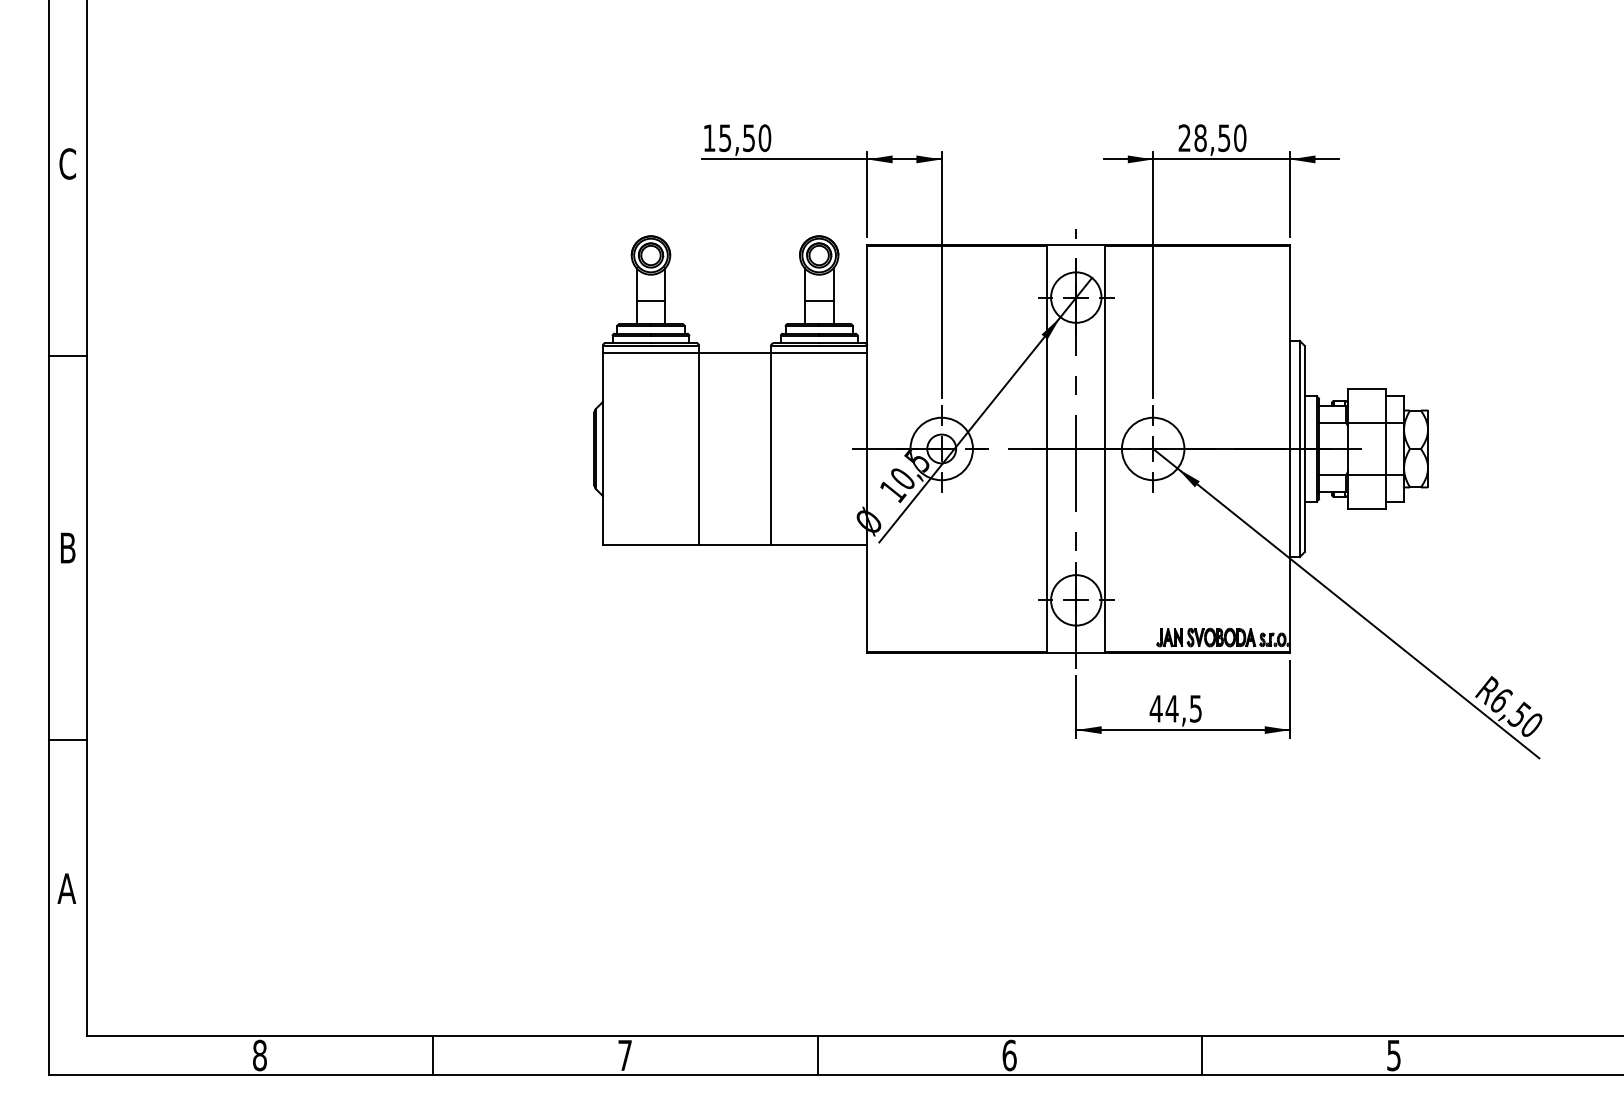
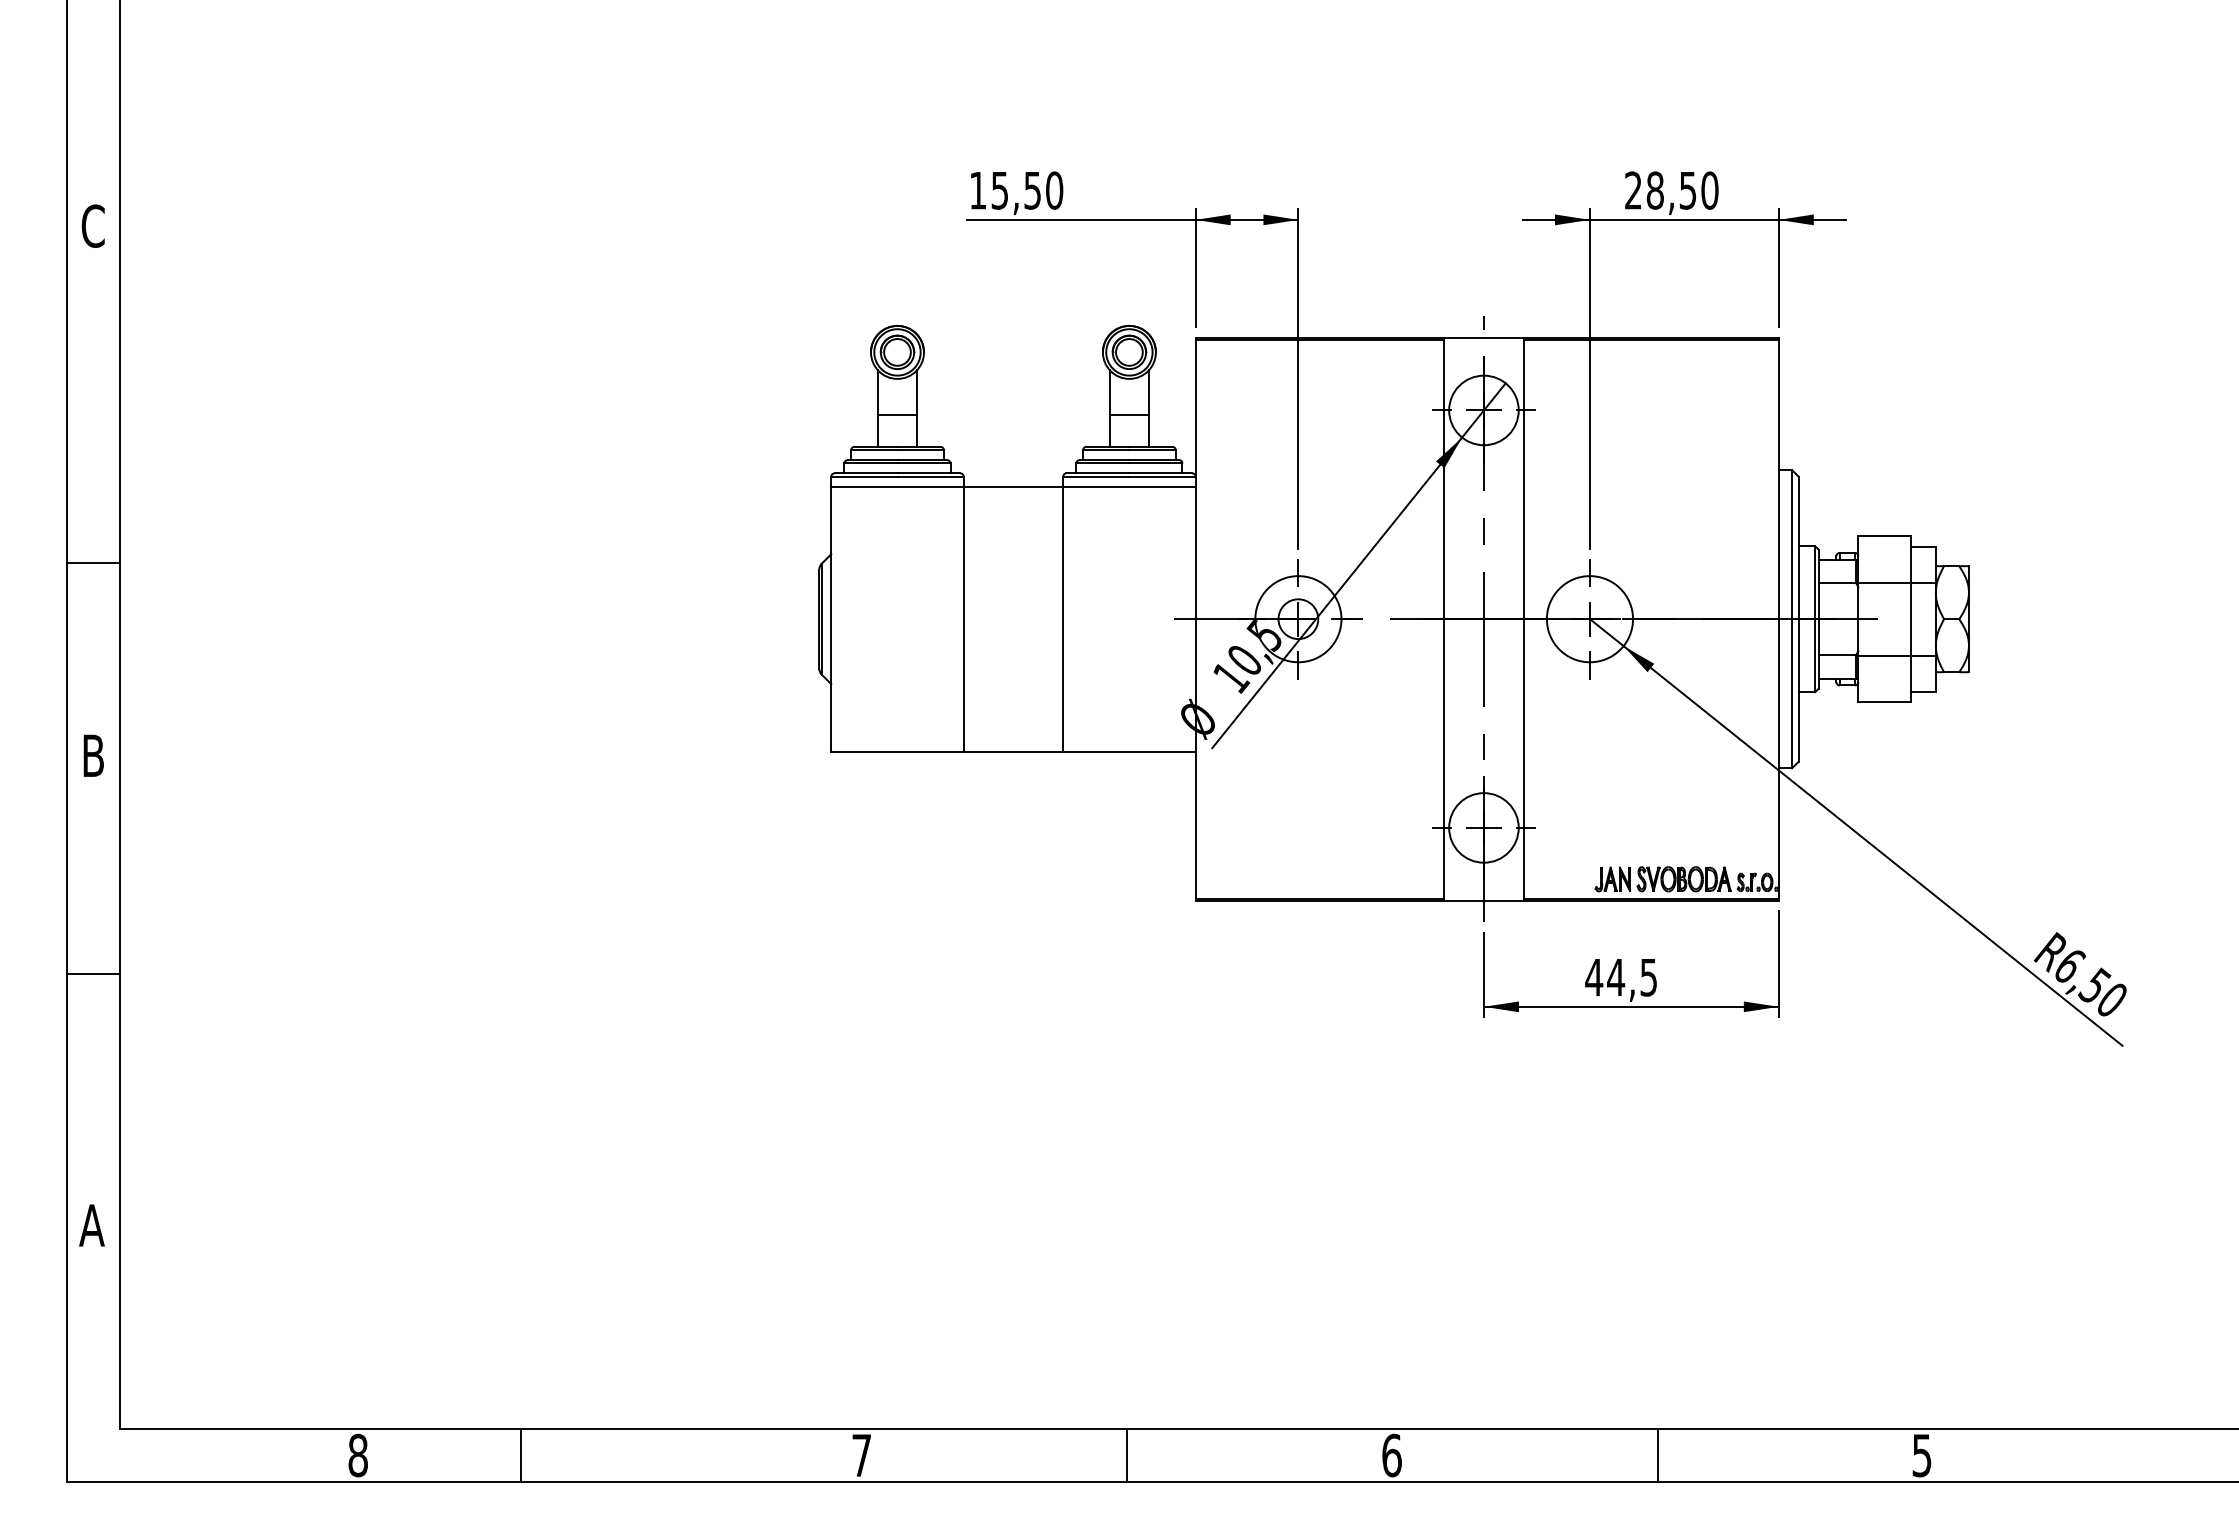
line: (67, 355) -> (93, 562), moved
line: (67, 740) -> (93, 974), moved
line: (433, 1055) -> (521, 1455), moved

